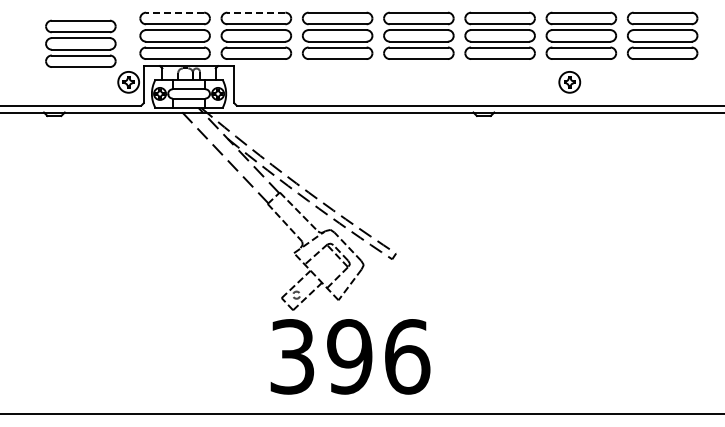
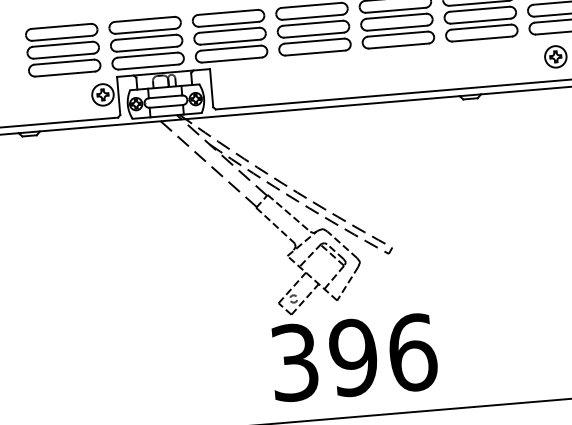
line: (174, 12) -> (143, 19), dashed -> solid
line: (255, 12) -> (227, 12), dashed -> solid
part: (80, 43) -> (62, 49), moved

